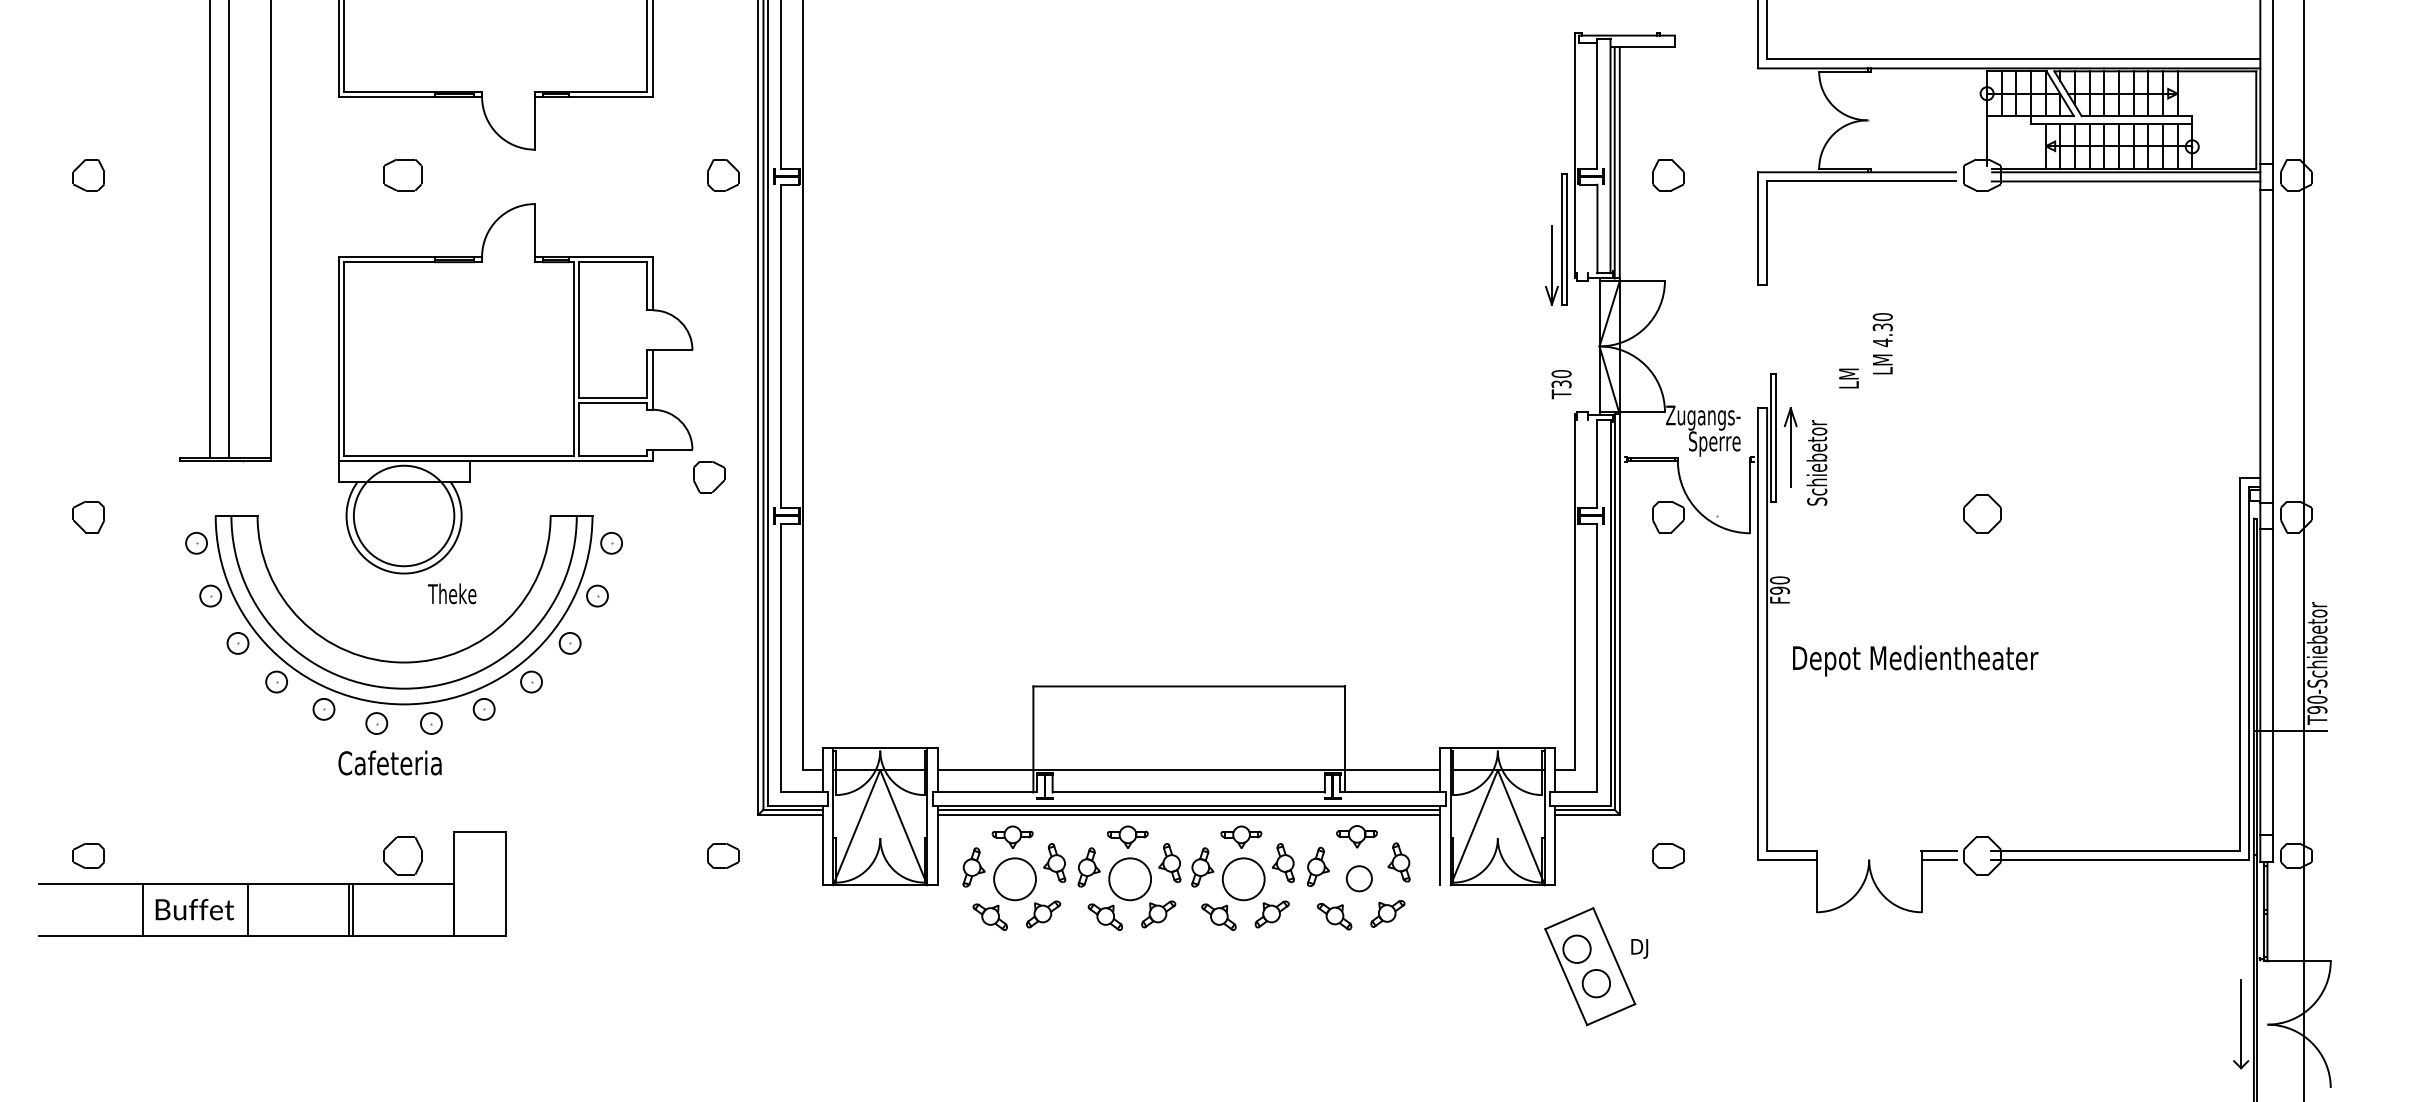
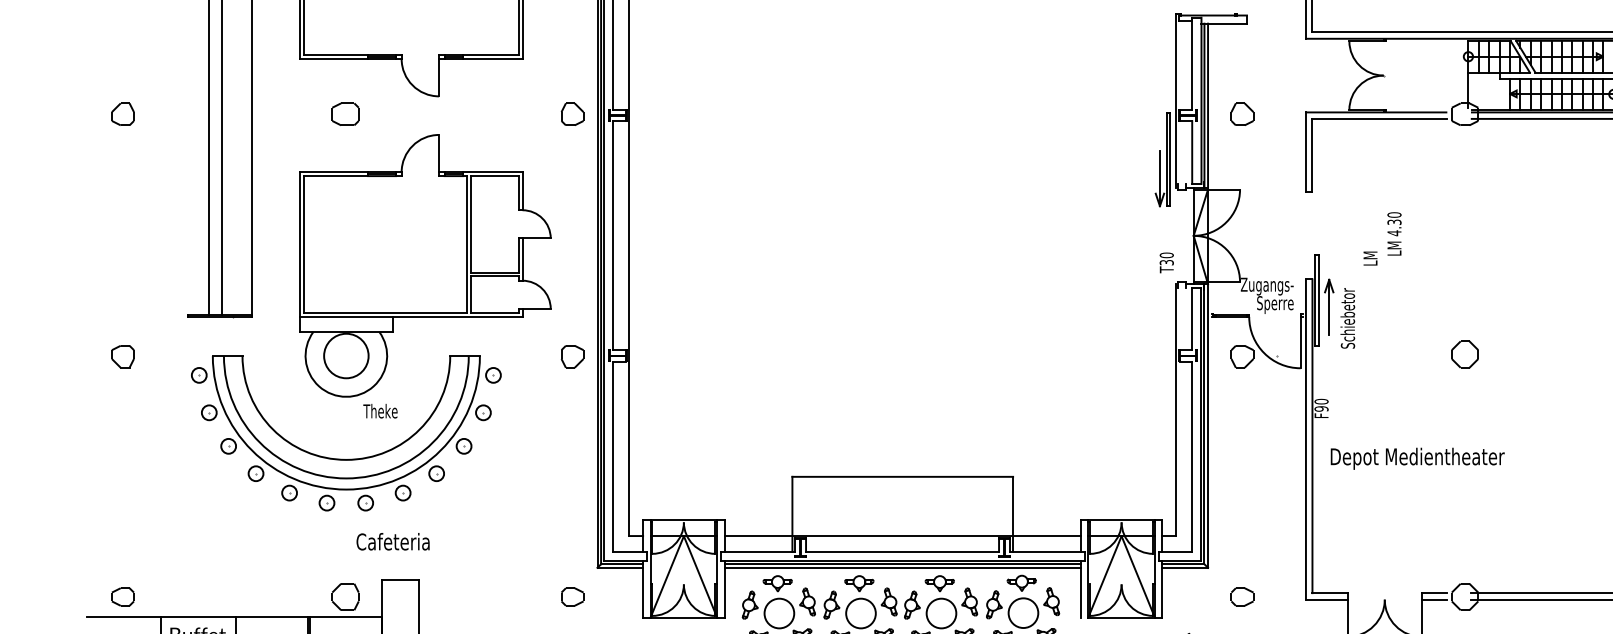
part: (709, 477) -> (572, 357), moved
circle: (403, 515) -> (345, 355), size x0.62
text: (389, 762) -> (392, 541), moved
circle: (1359, 878) -> (1023, 612), size x1.67

